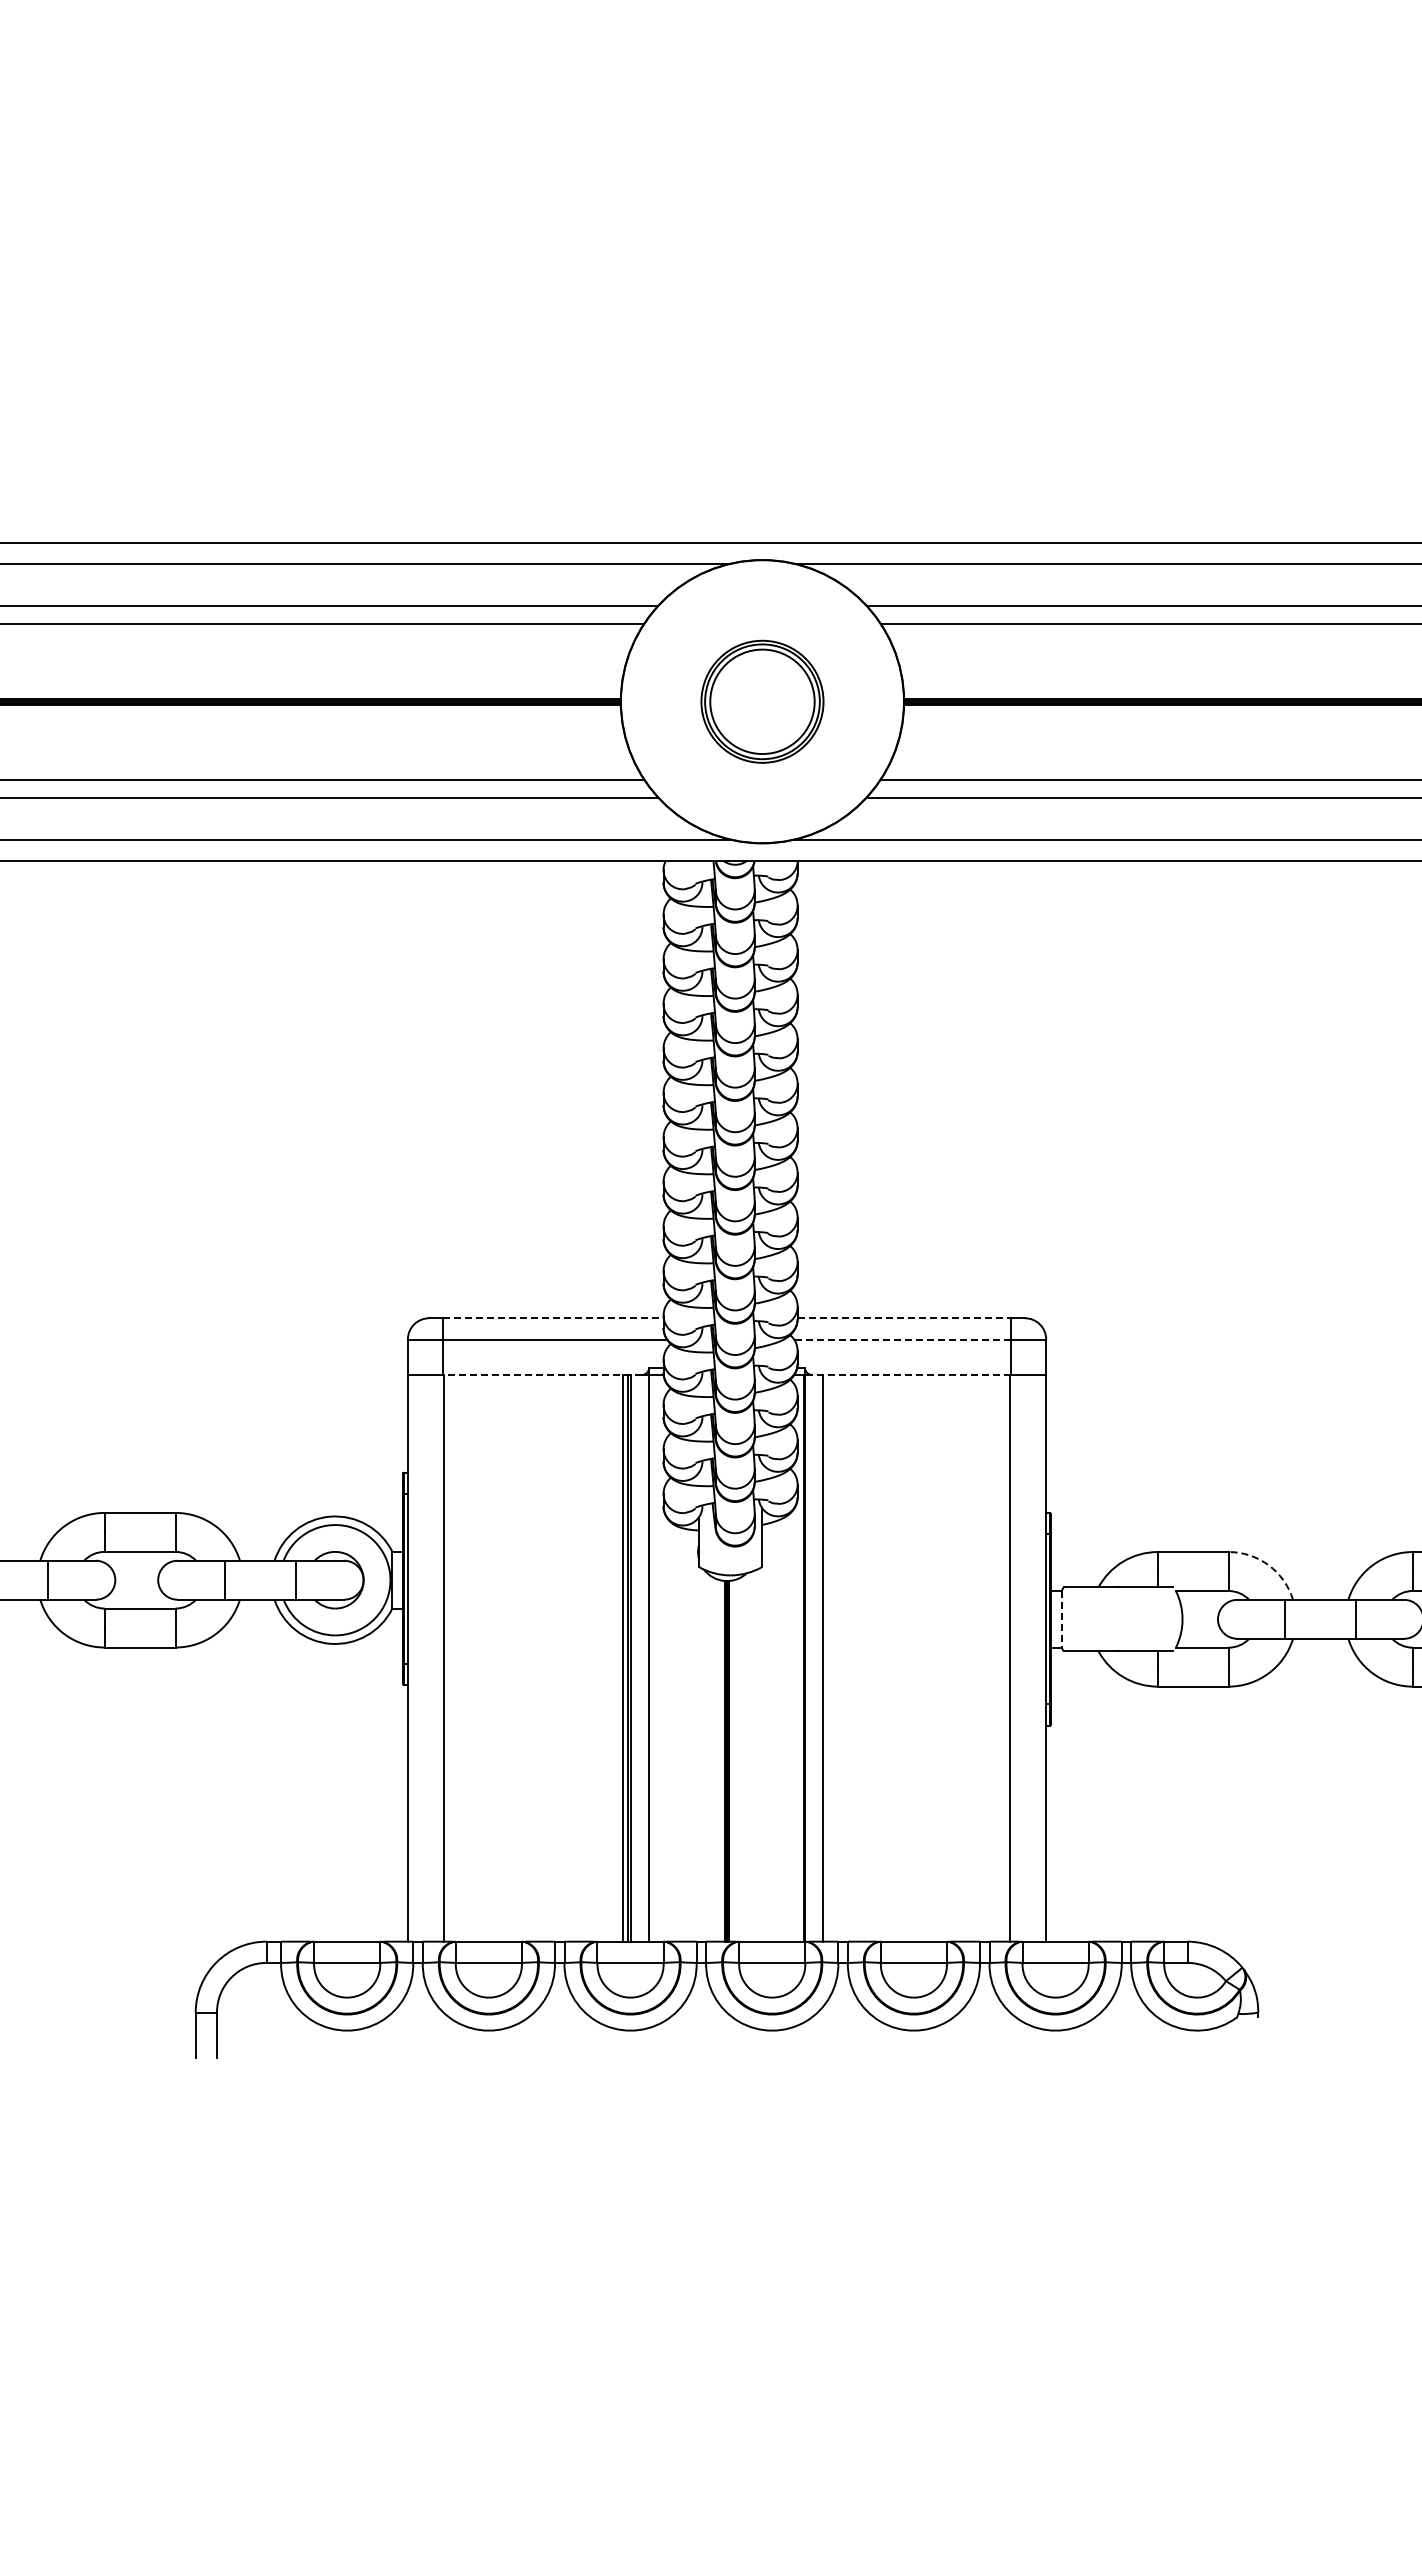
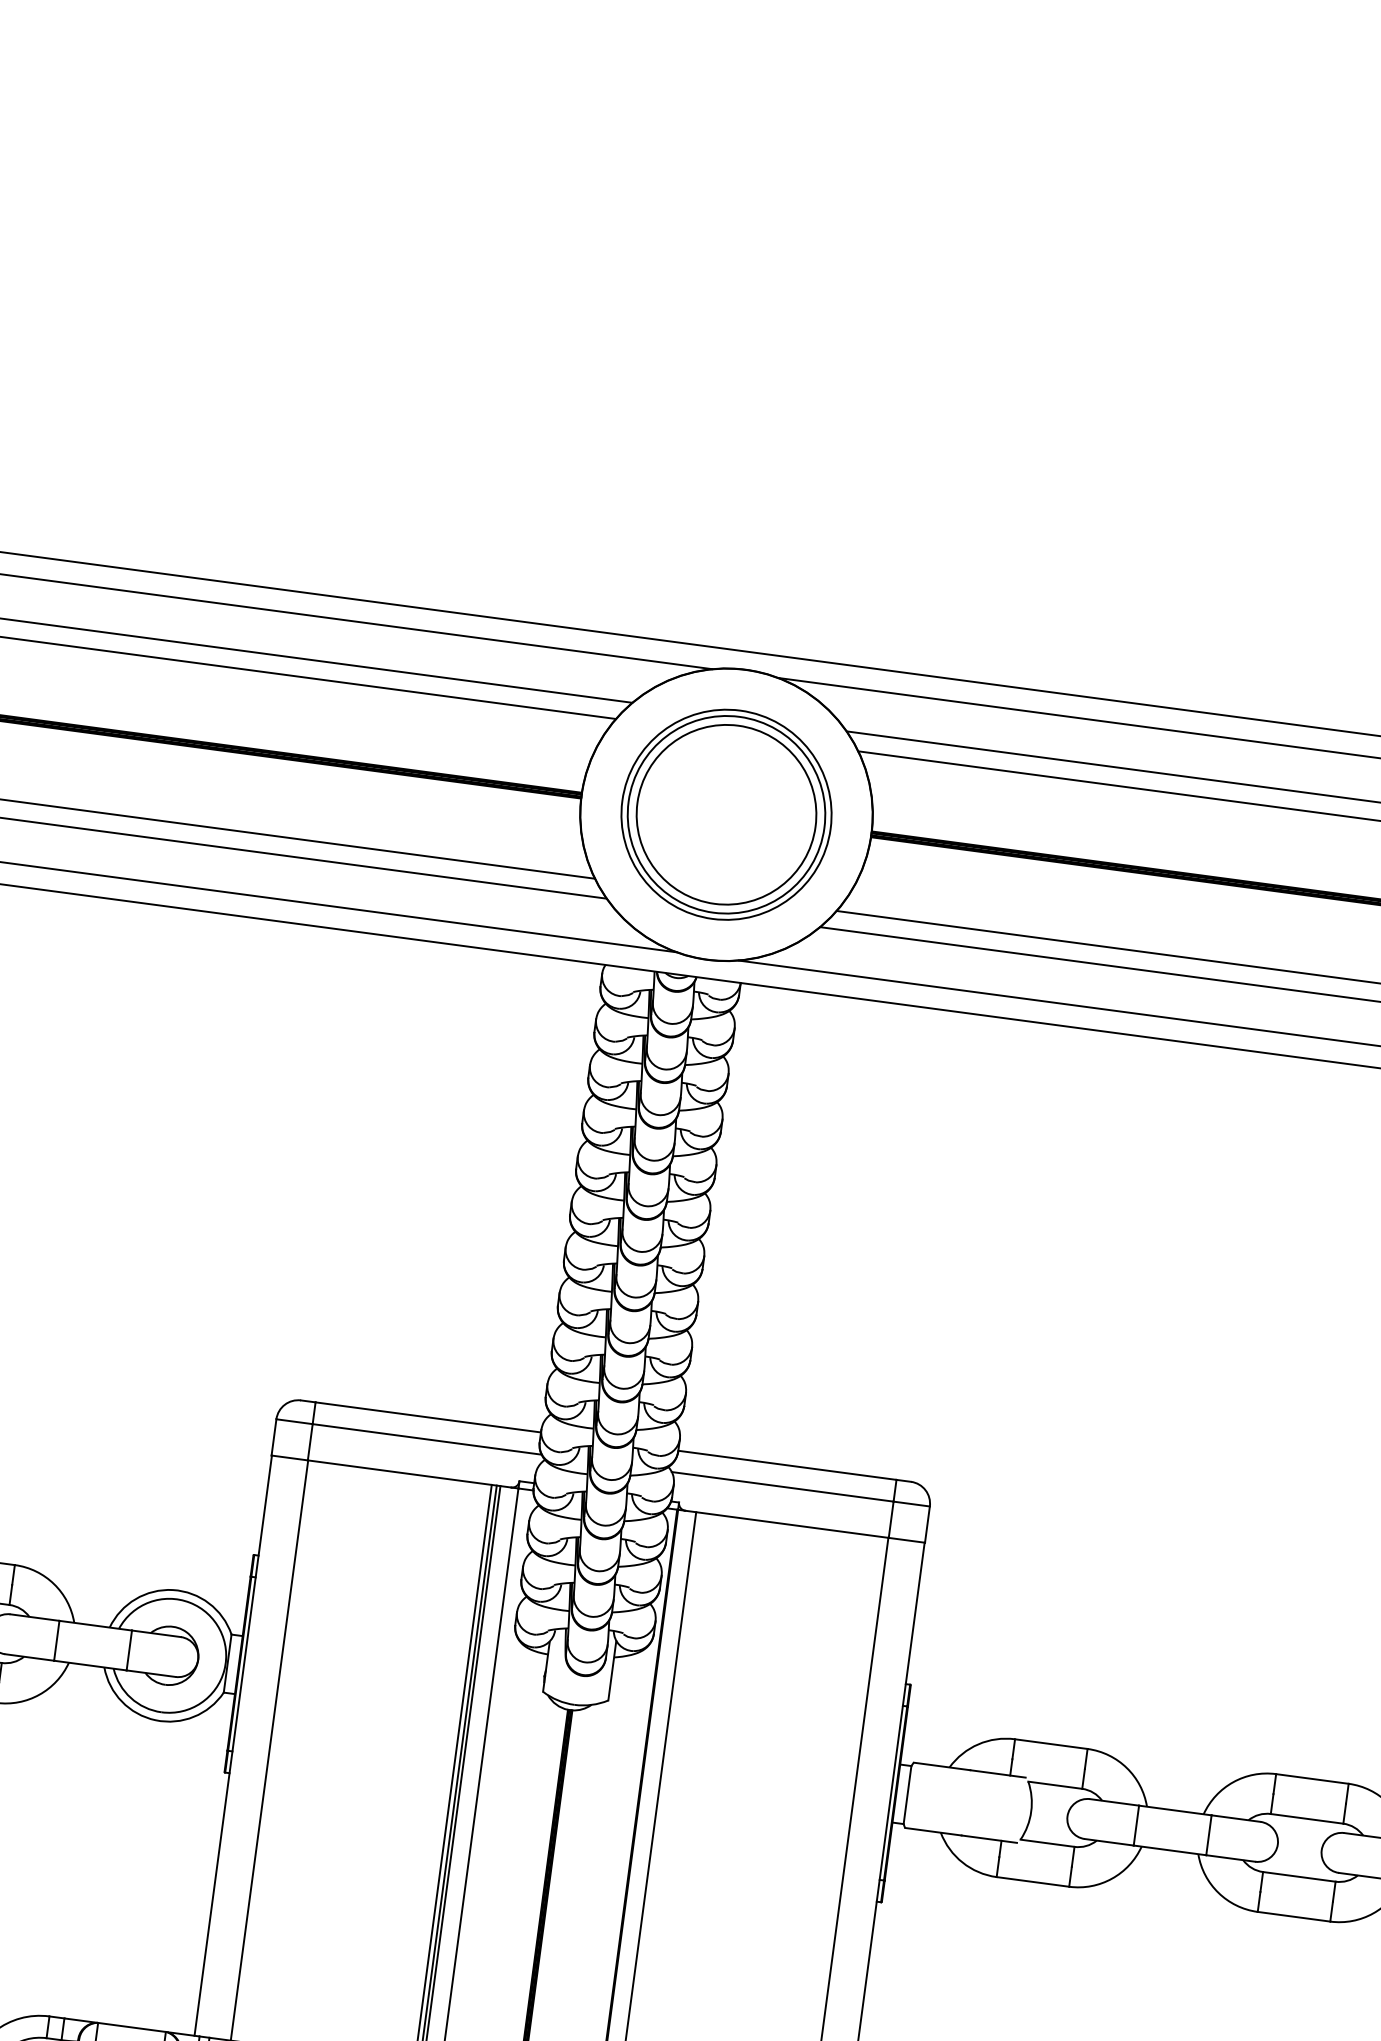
part: (762, 701) -> (726, 814), size x1.67
line: (553, 1318) -> (428, 1417), dashed -> solid
line: (904, 1318) -> (787, 1465), dashed -> solid
line: (901, 1339) -> (781, 1486), dashed -> solid
line: (542, 1374) -> (409, 1473), dashed -> solid
line: (910, 1374) -> (786, 1523), dashed -> solid
arc: (1268, 1565) -> (1126, 1768), dashed -> solid
line: (1061, 1619) -> (907, 1795), dashed -> solid

